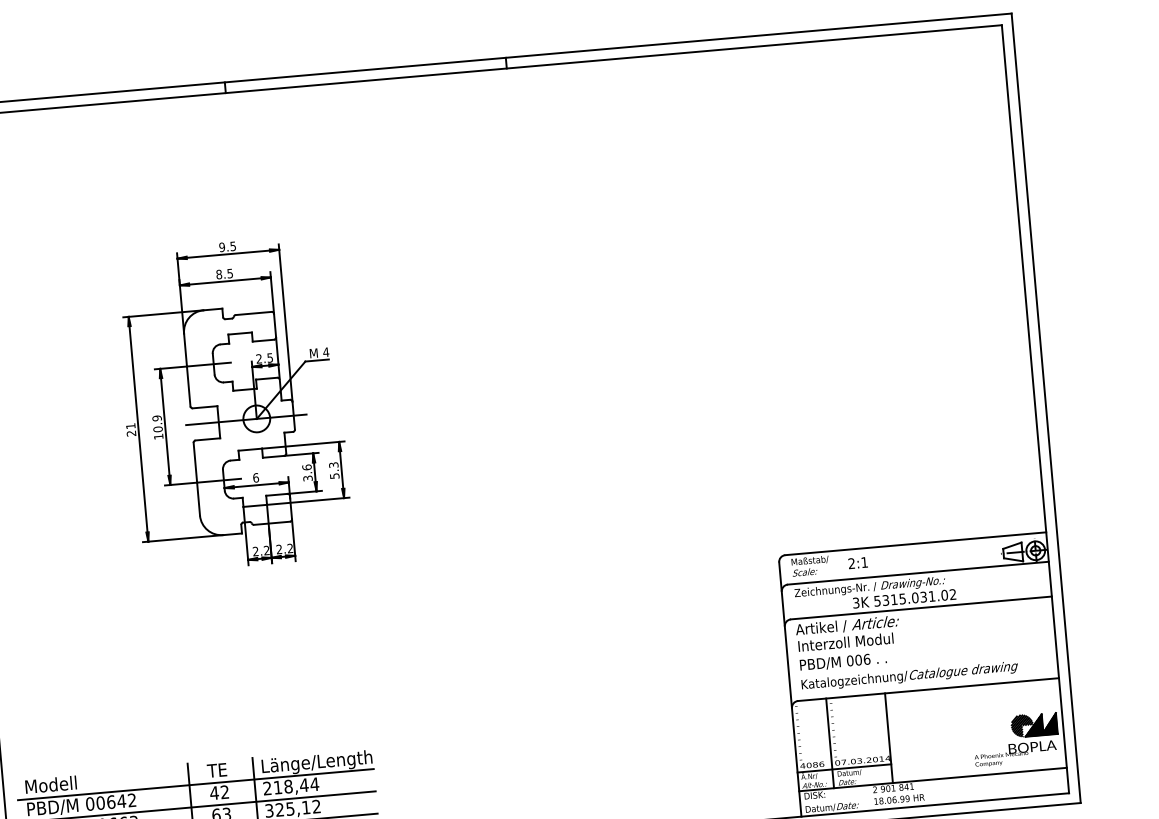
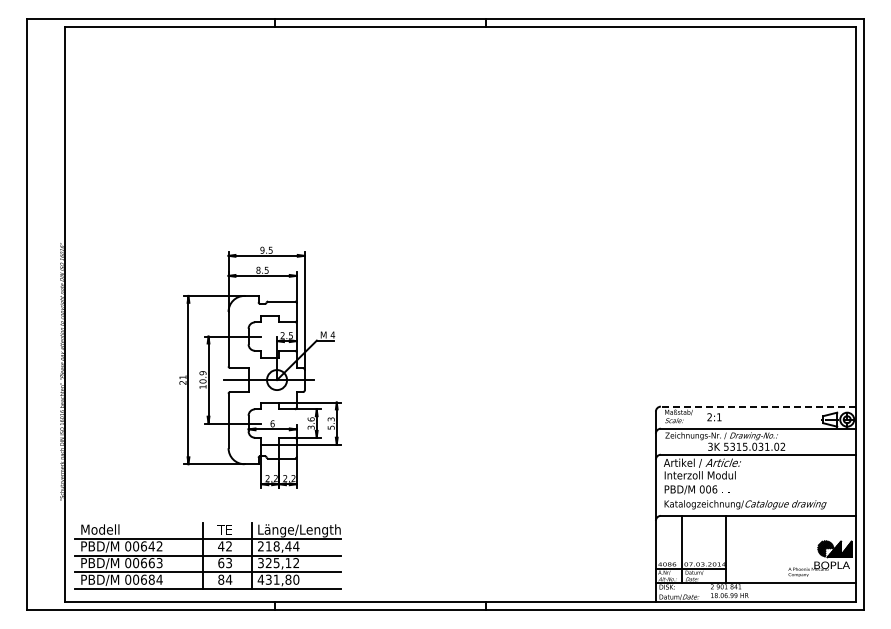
part: (233, 404) -> (260, 367), moved
line: (915, 543) -> (758, 406), solid -> dashed

